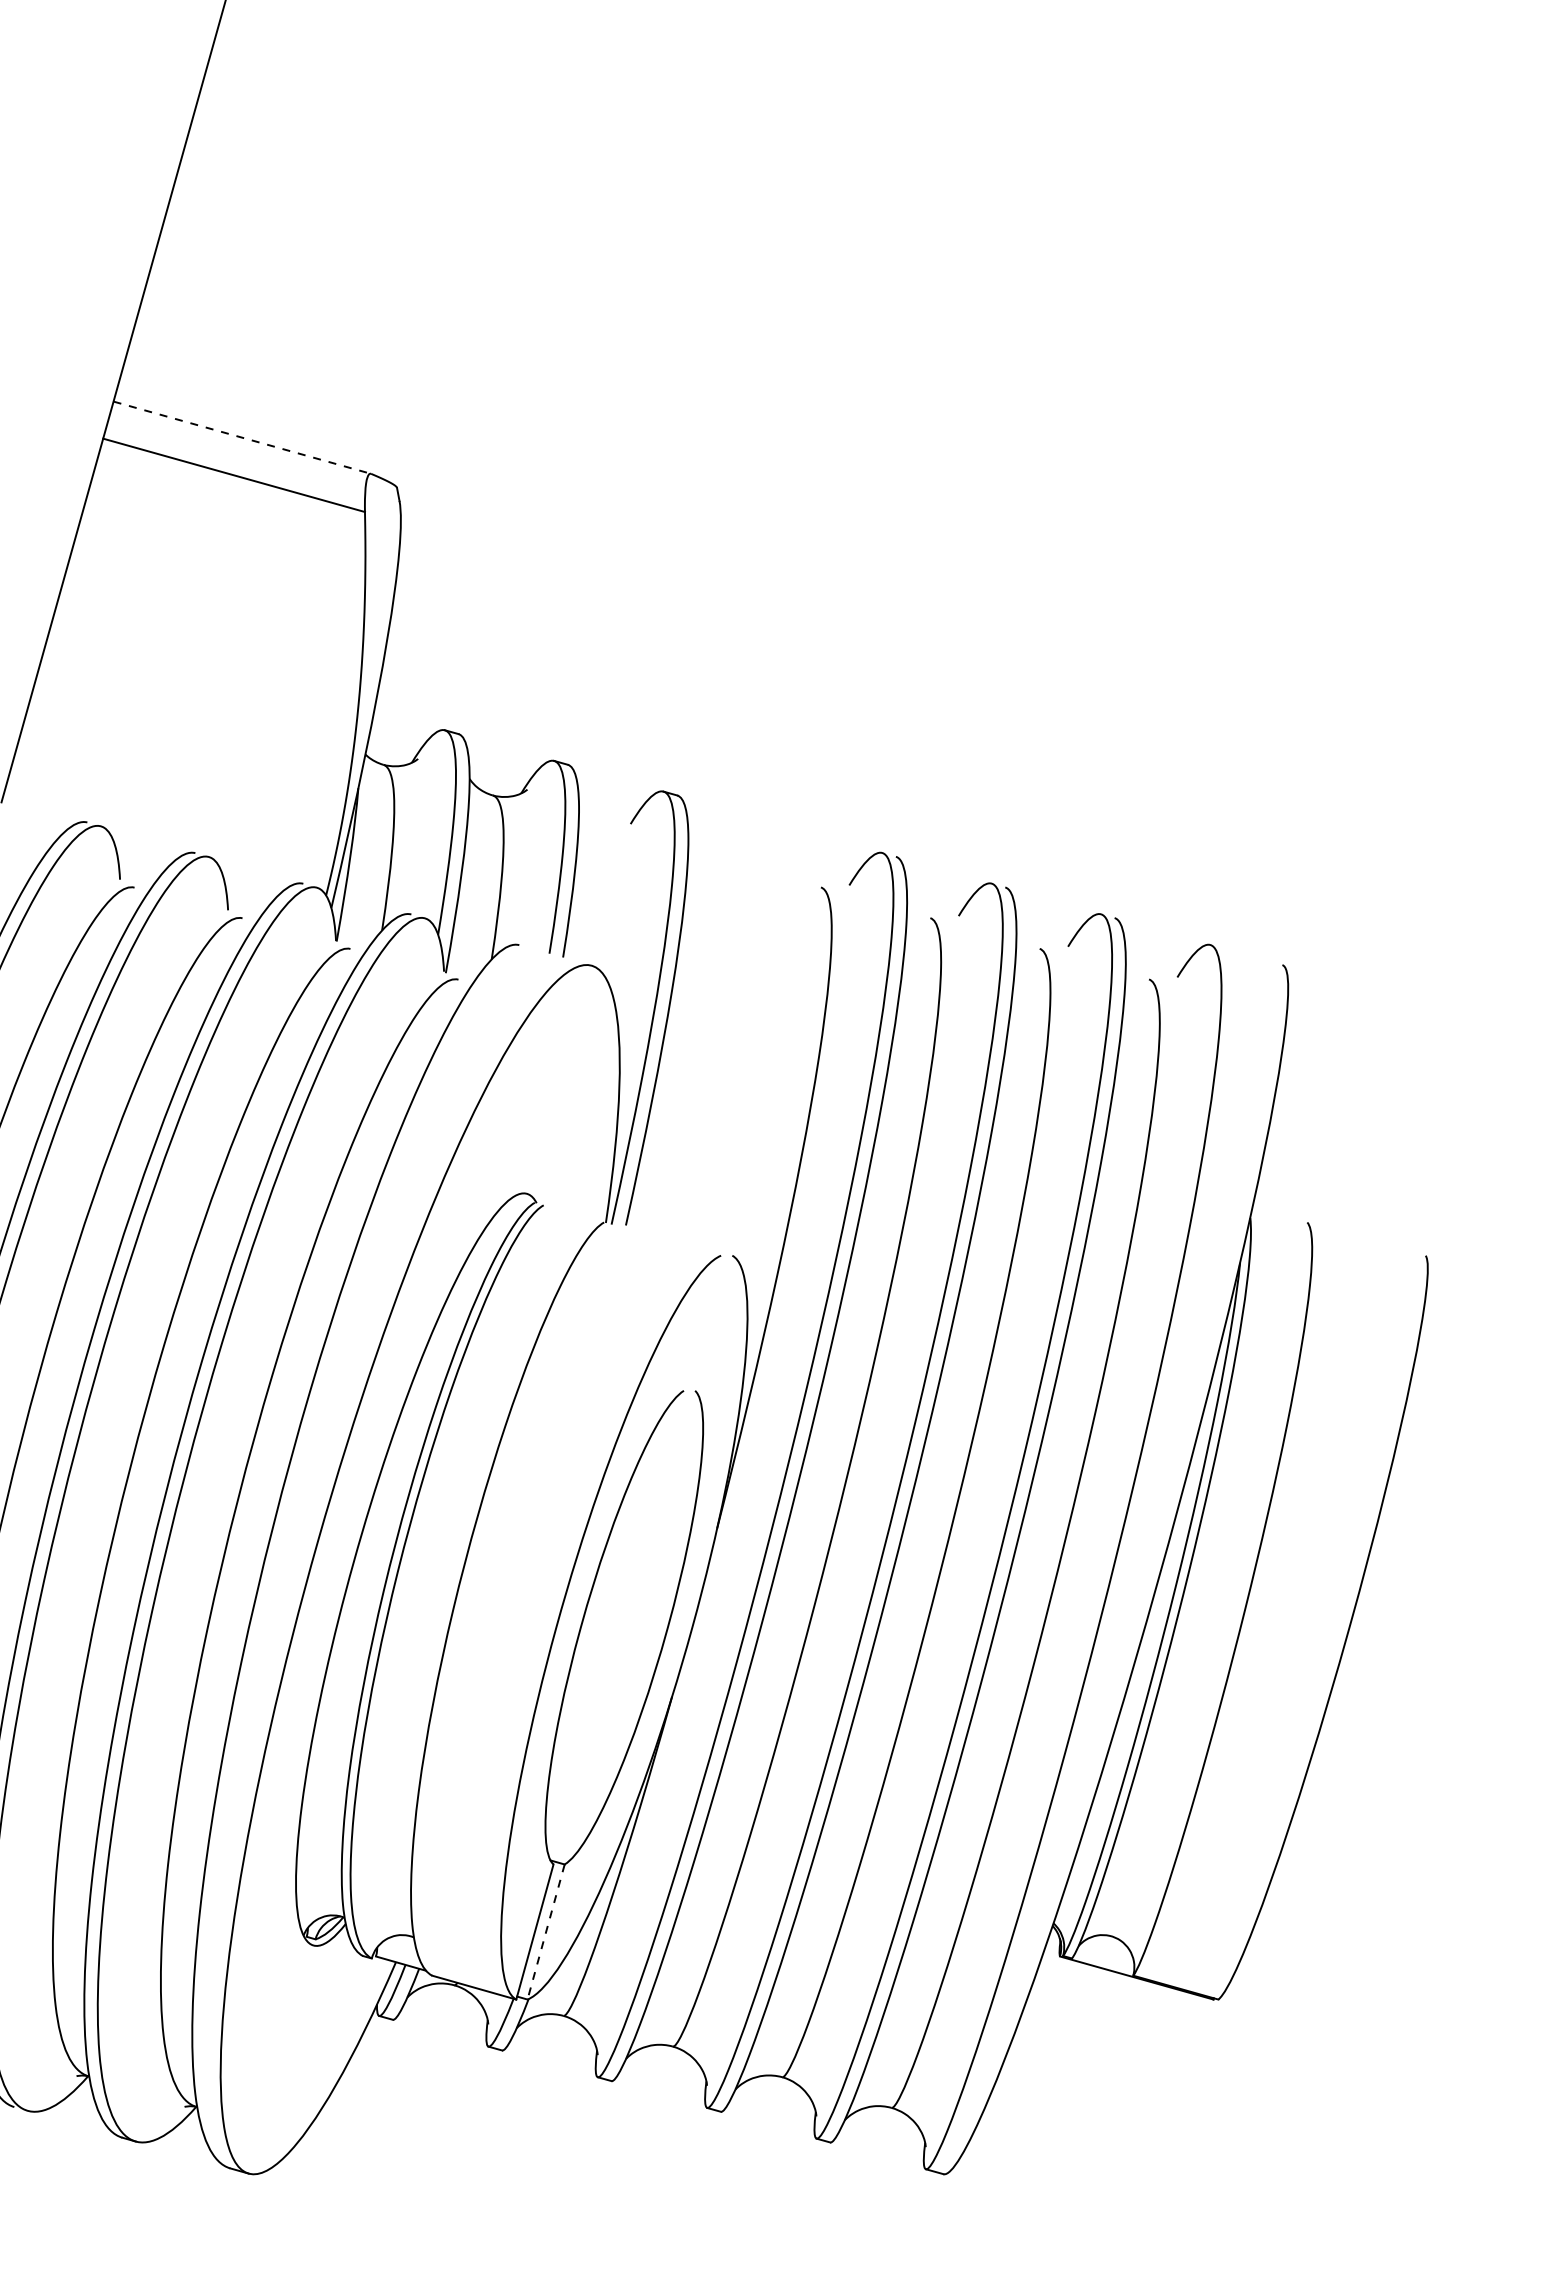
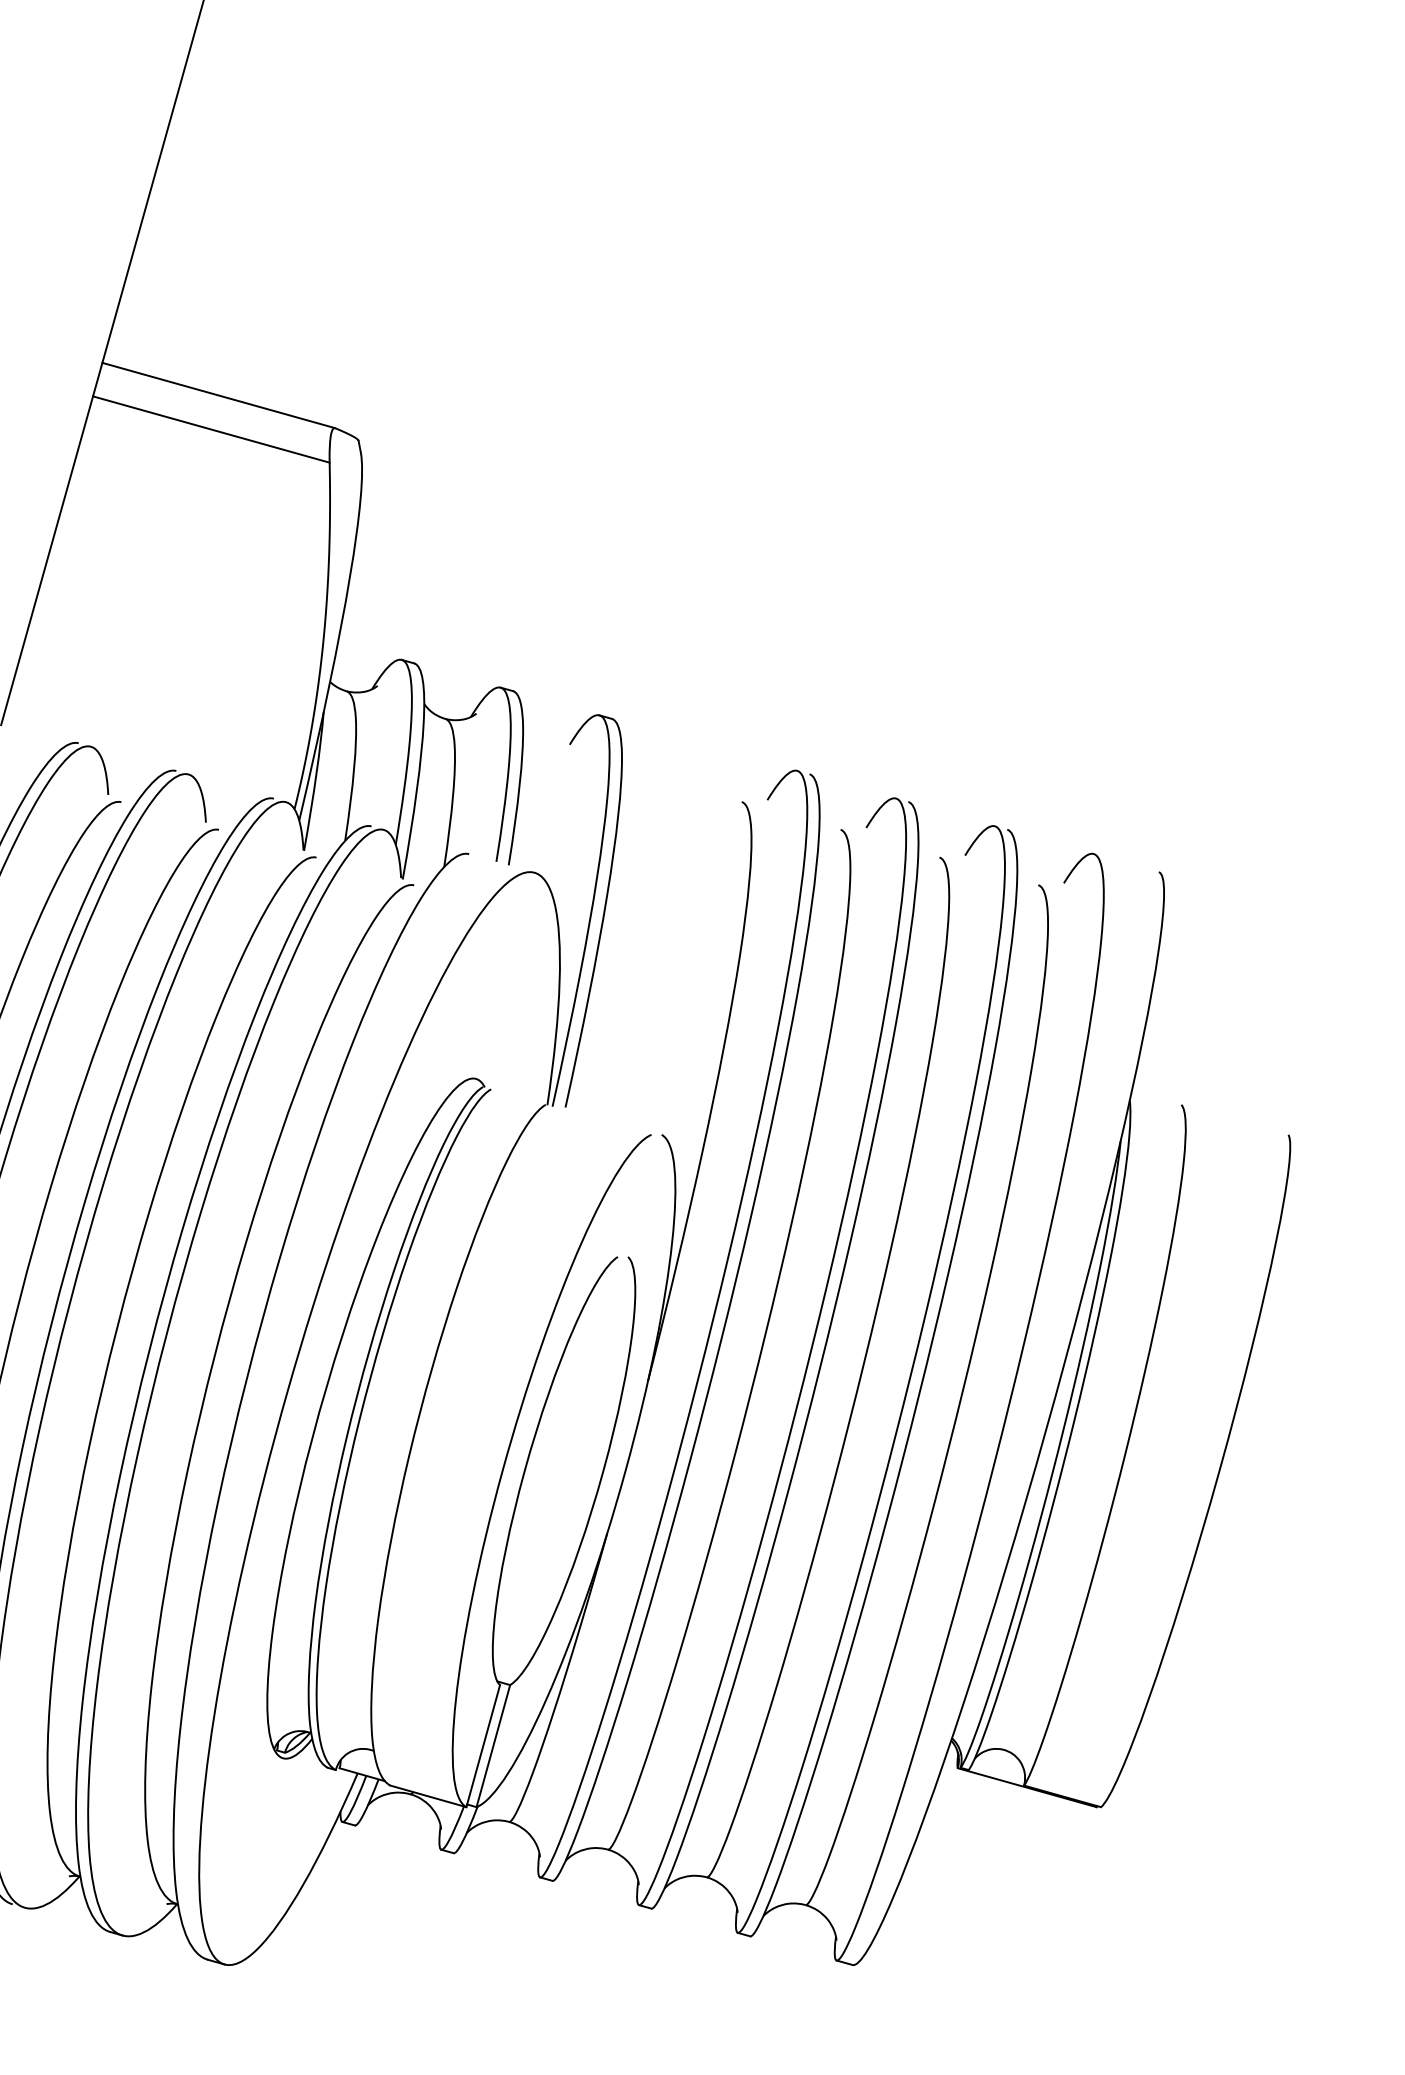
line: (242, 437) -> (218, 395), dashed -> solid
line: (546, 1932) -> (493, 1746), dashed -> solid

